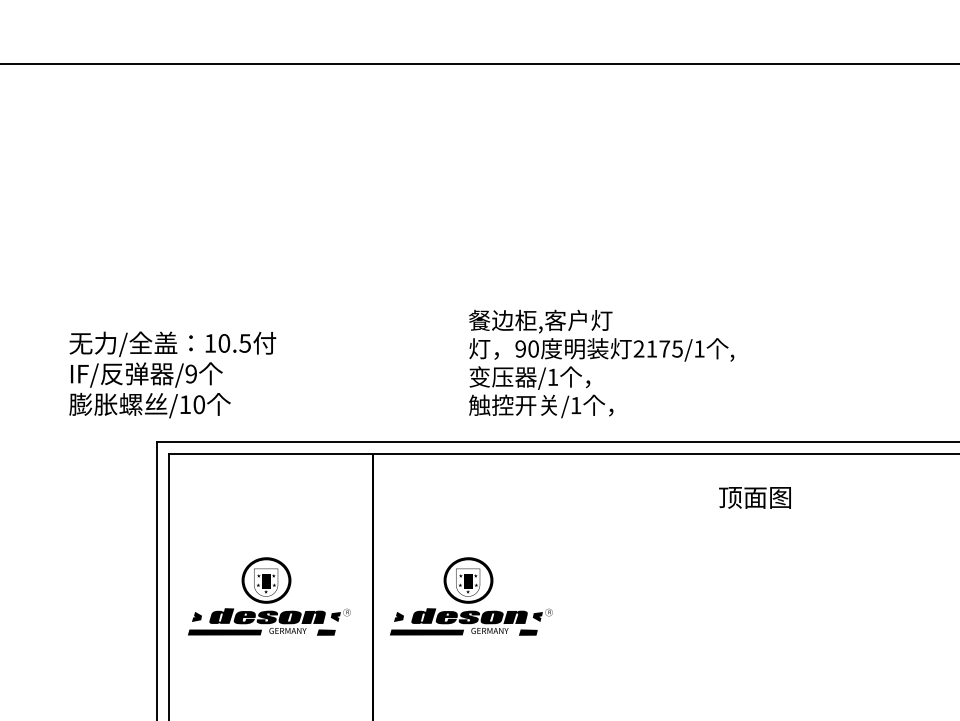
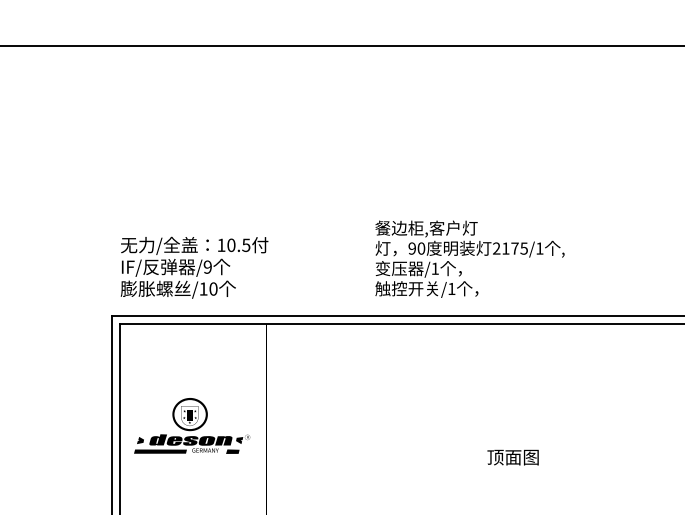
text: (601, 363) -> (469, 258), moved
text: (172, 374) -> (194, 267), moved
text: (754, 497) -> (512, 457), moved
part: (471, 596) -> (336, 425), removed

